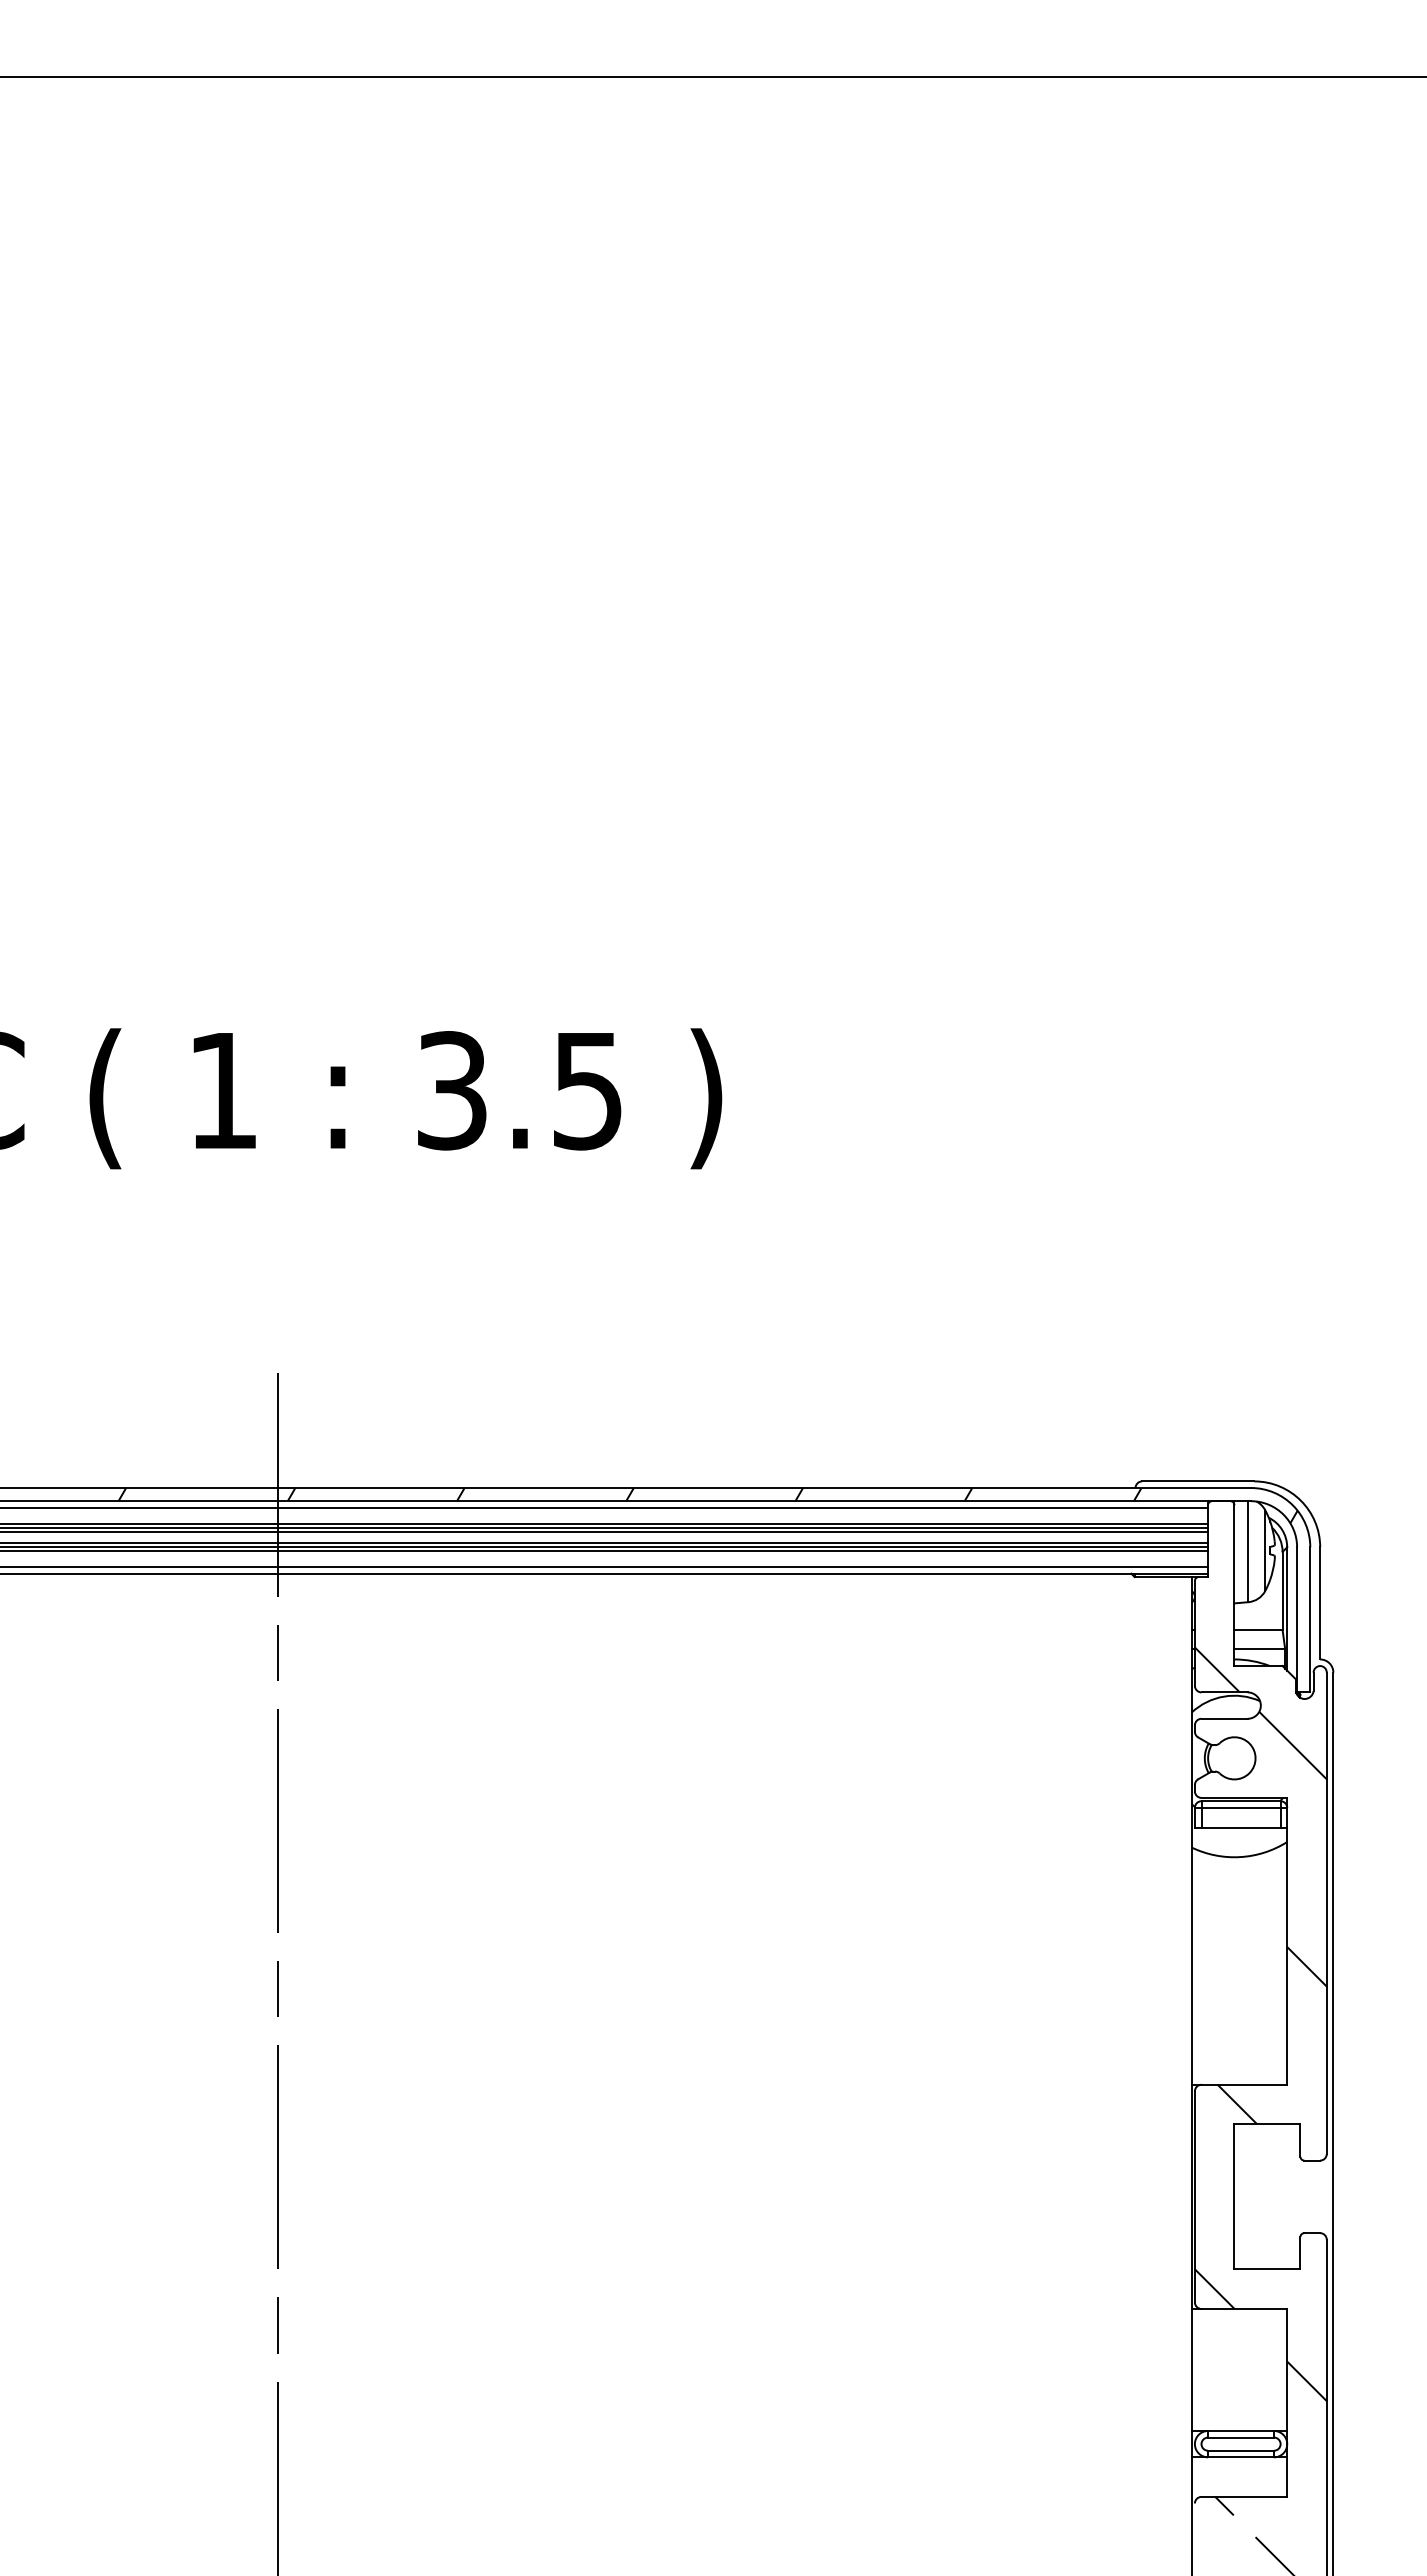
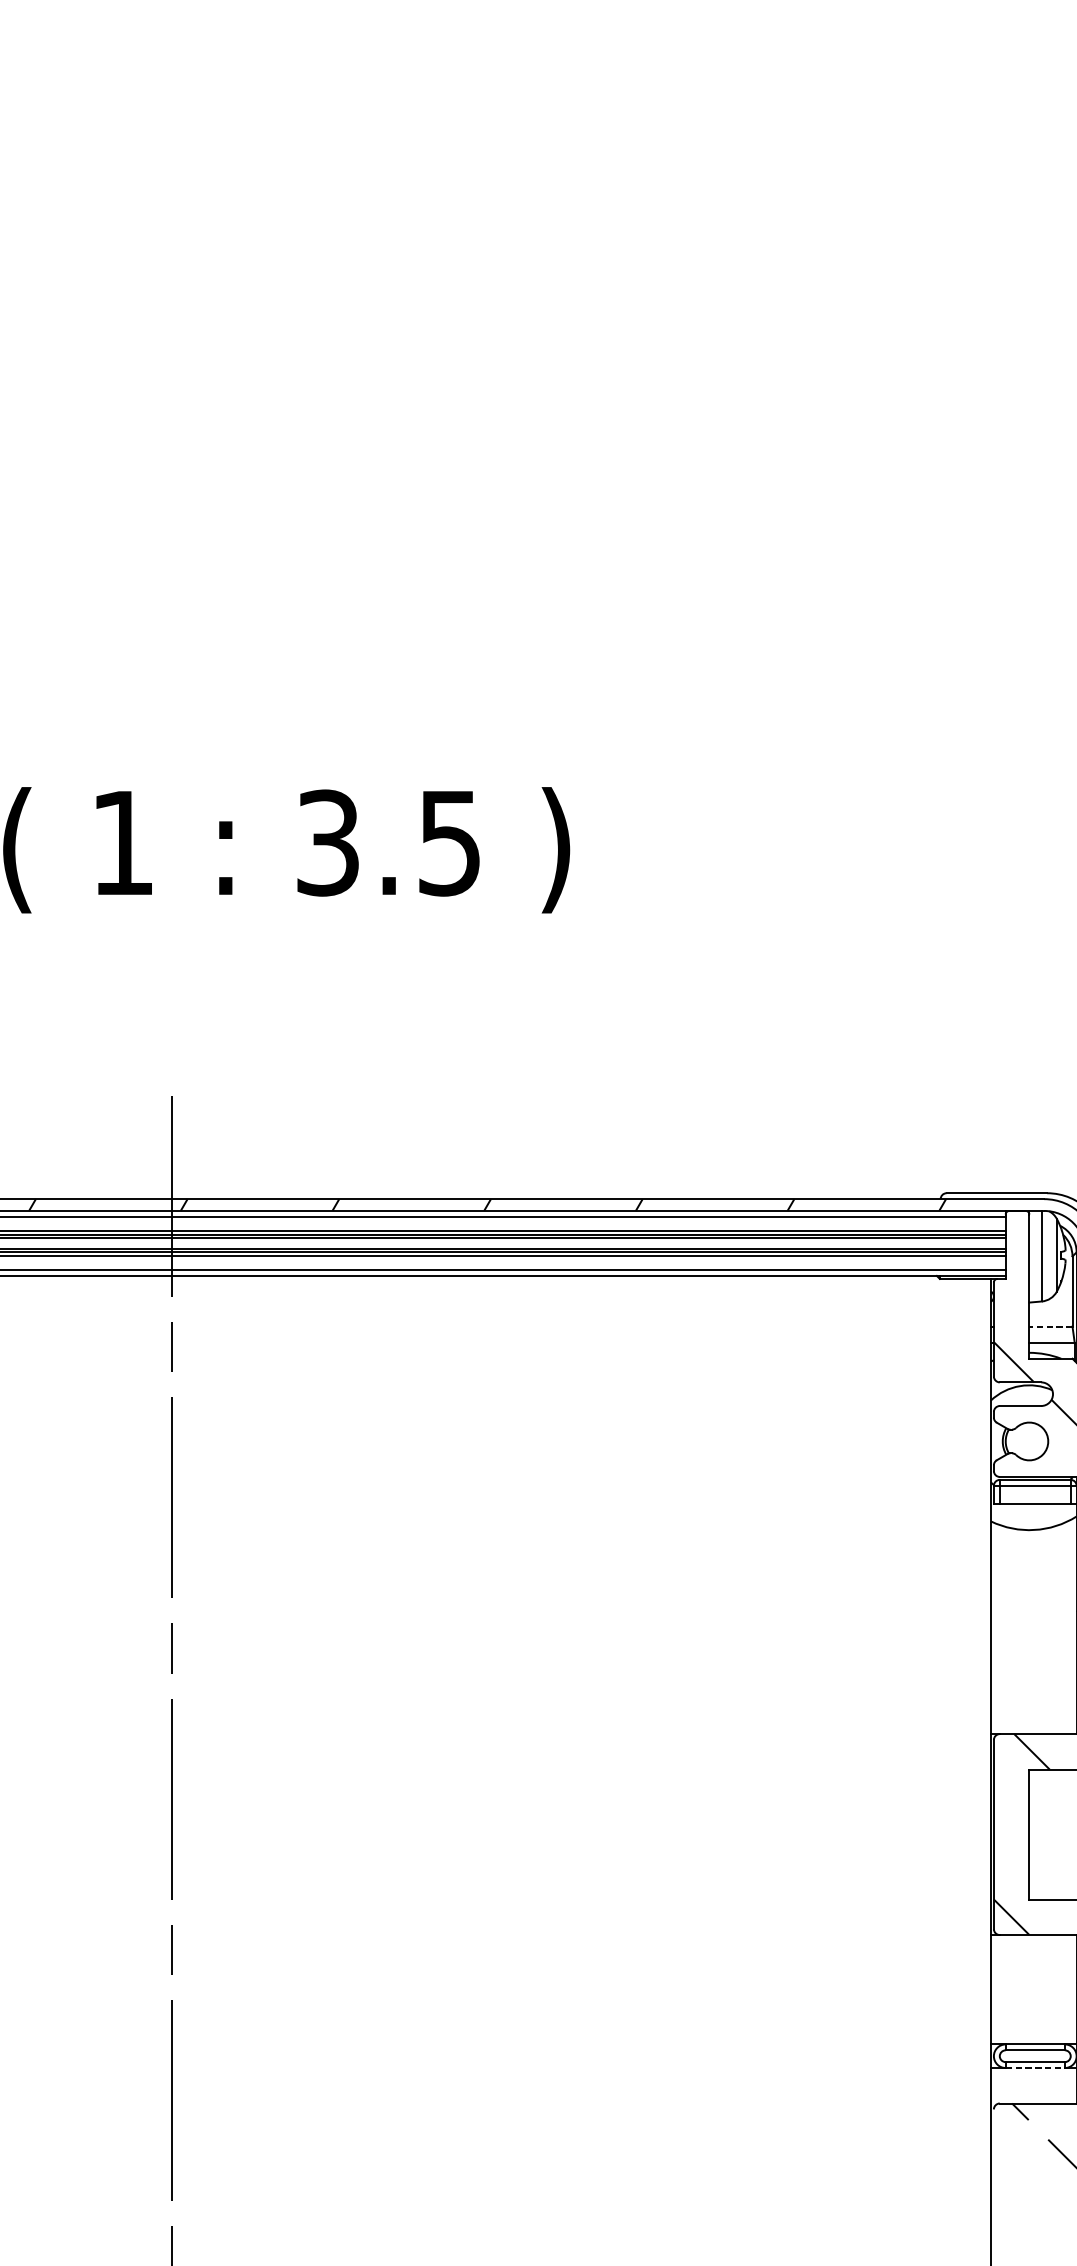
line: (1258, 1630) -> (1050, 1326), solid -> dashed
line: (1241, 2457) -> (1035, 2068), solid -> dashed

